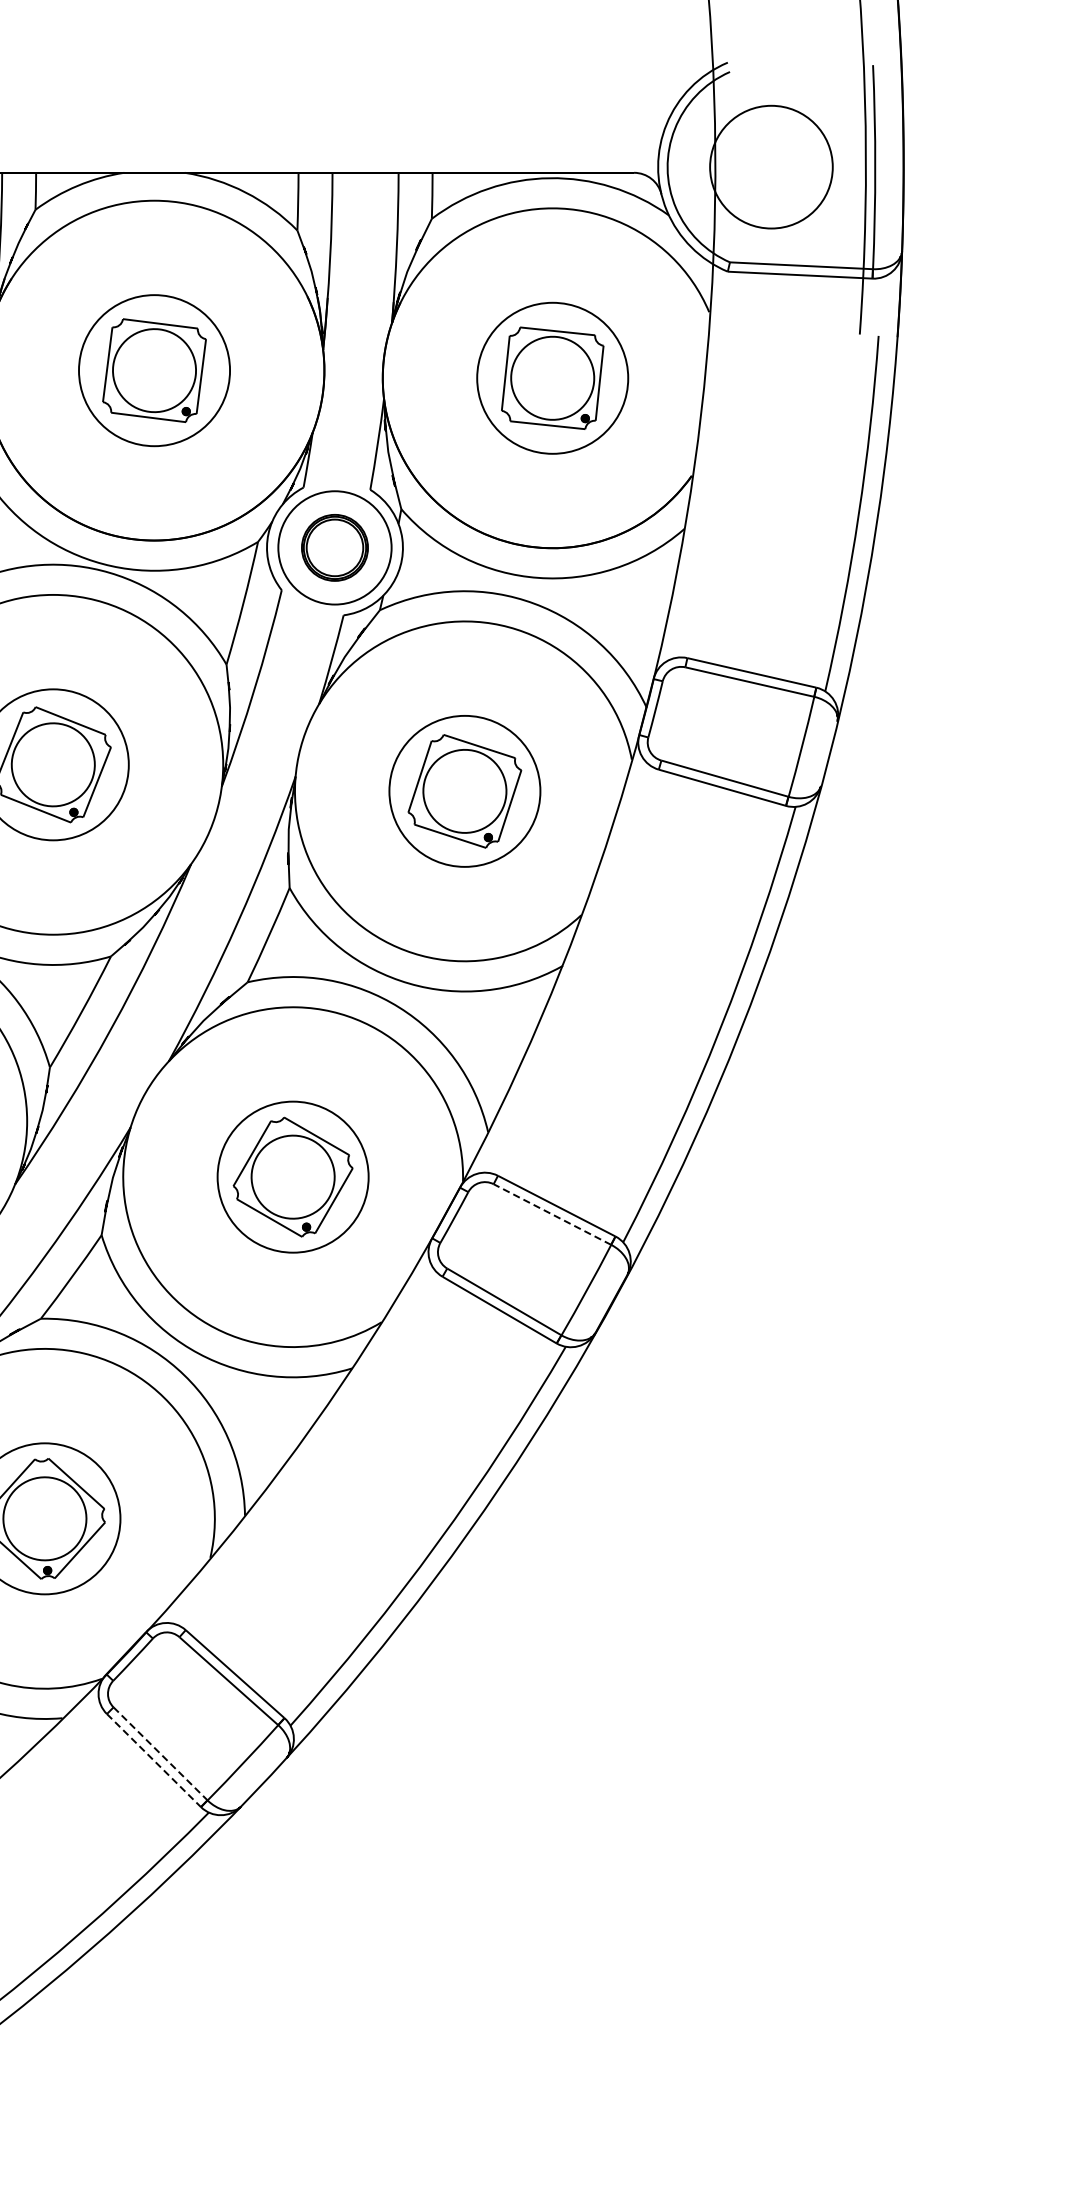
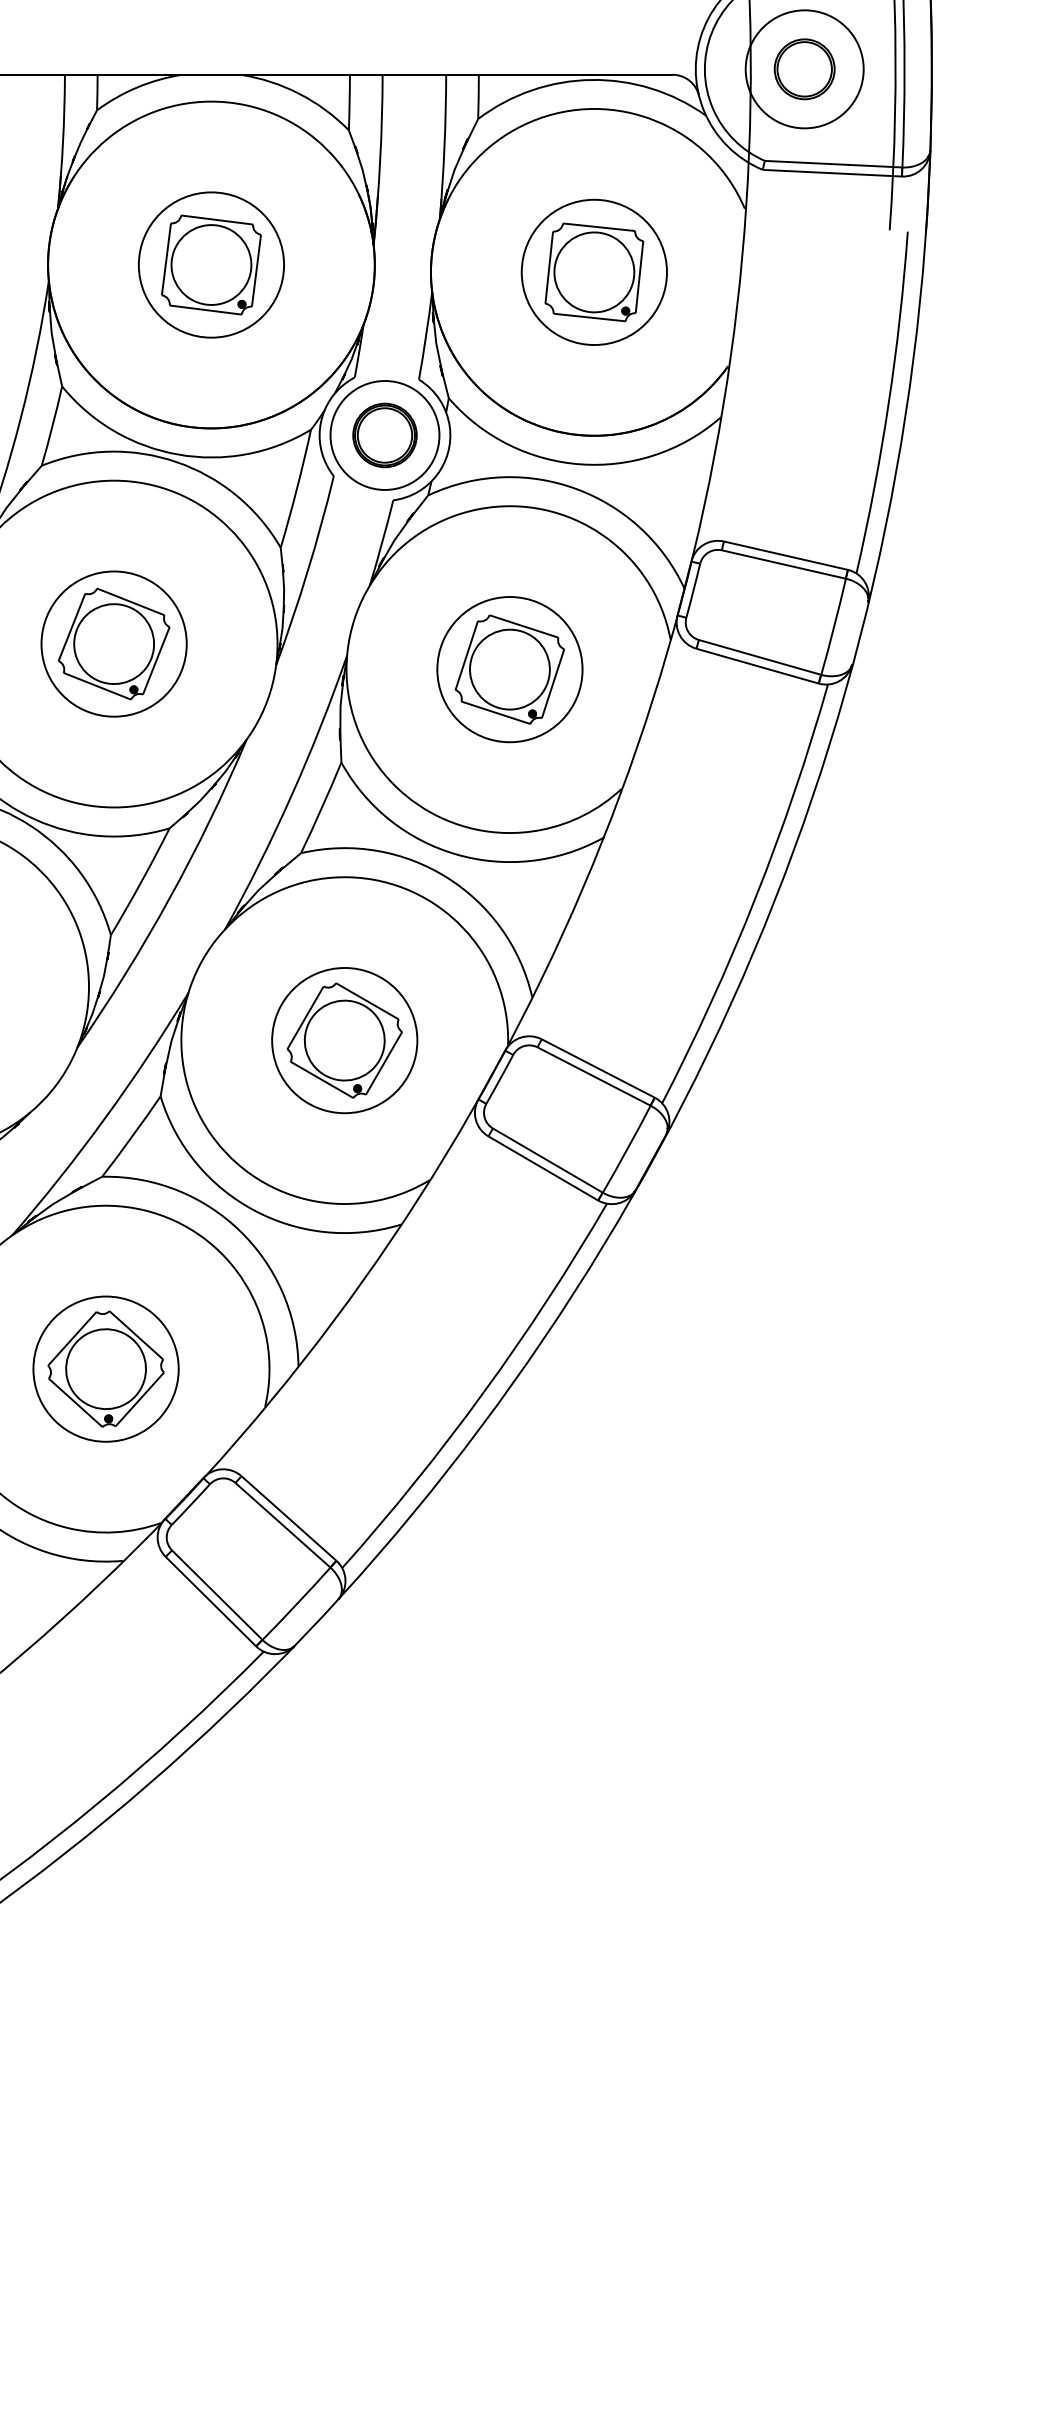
part: (771, 167) -> (804, 69), added
line: (552, 1214) -> (594, 1076), dashed -> solid
line: (160, 1754) -> (217, 1595), dashed -> solid
line: (153, 1760) -> (210, 1601), dashed -> solid

